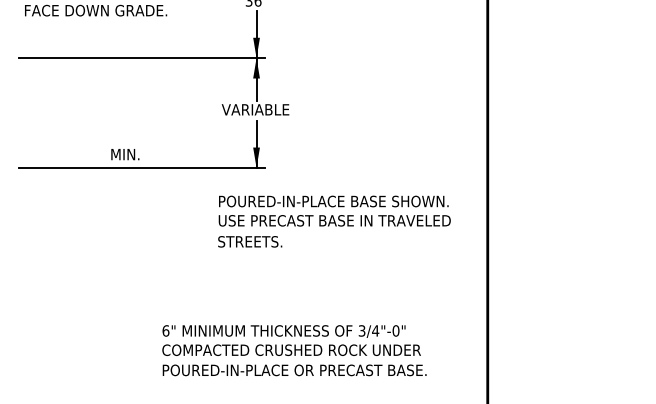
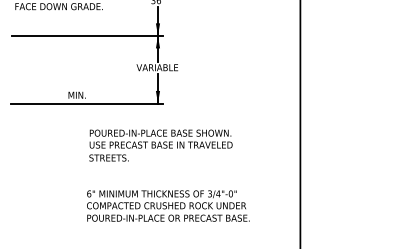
text: (333, 221) -> (160, 145), moved
part: (294, 349) -> (168, 205), moved

